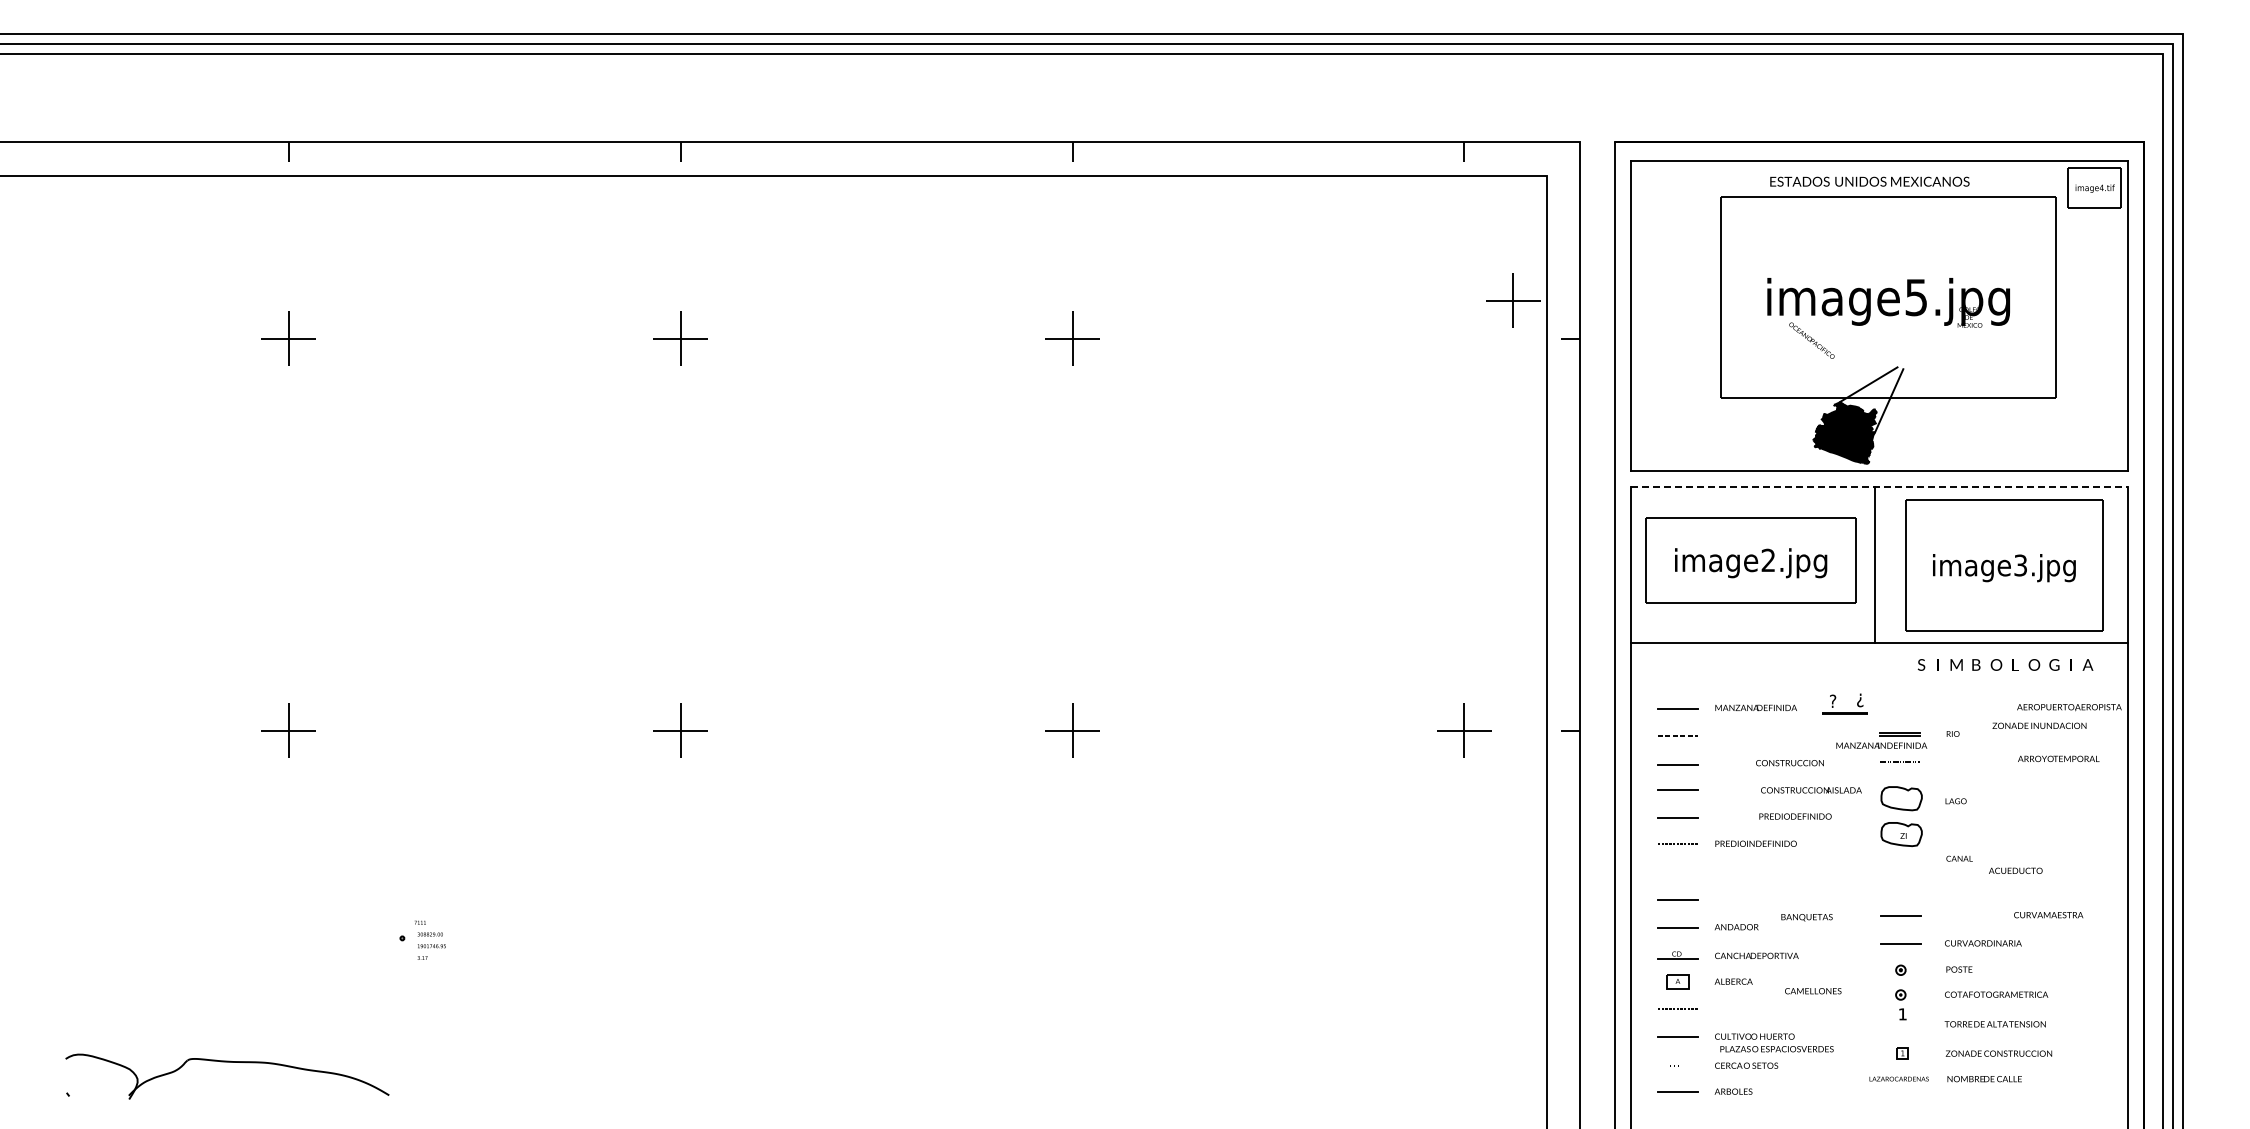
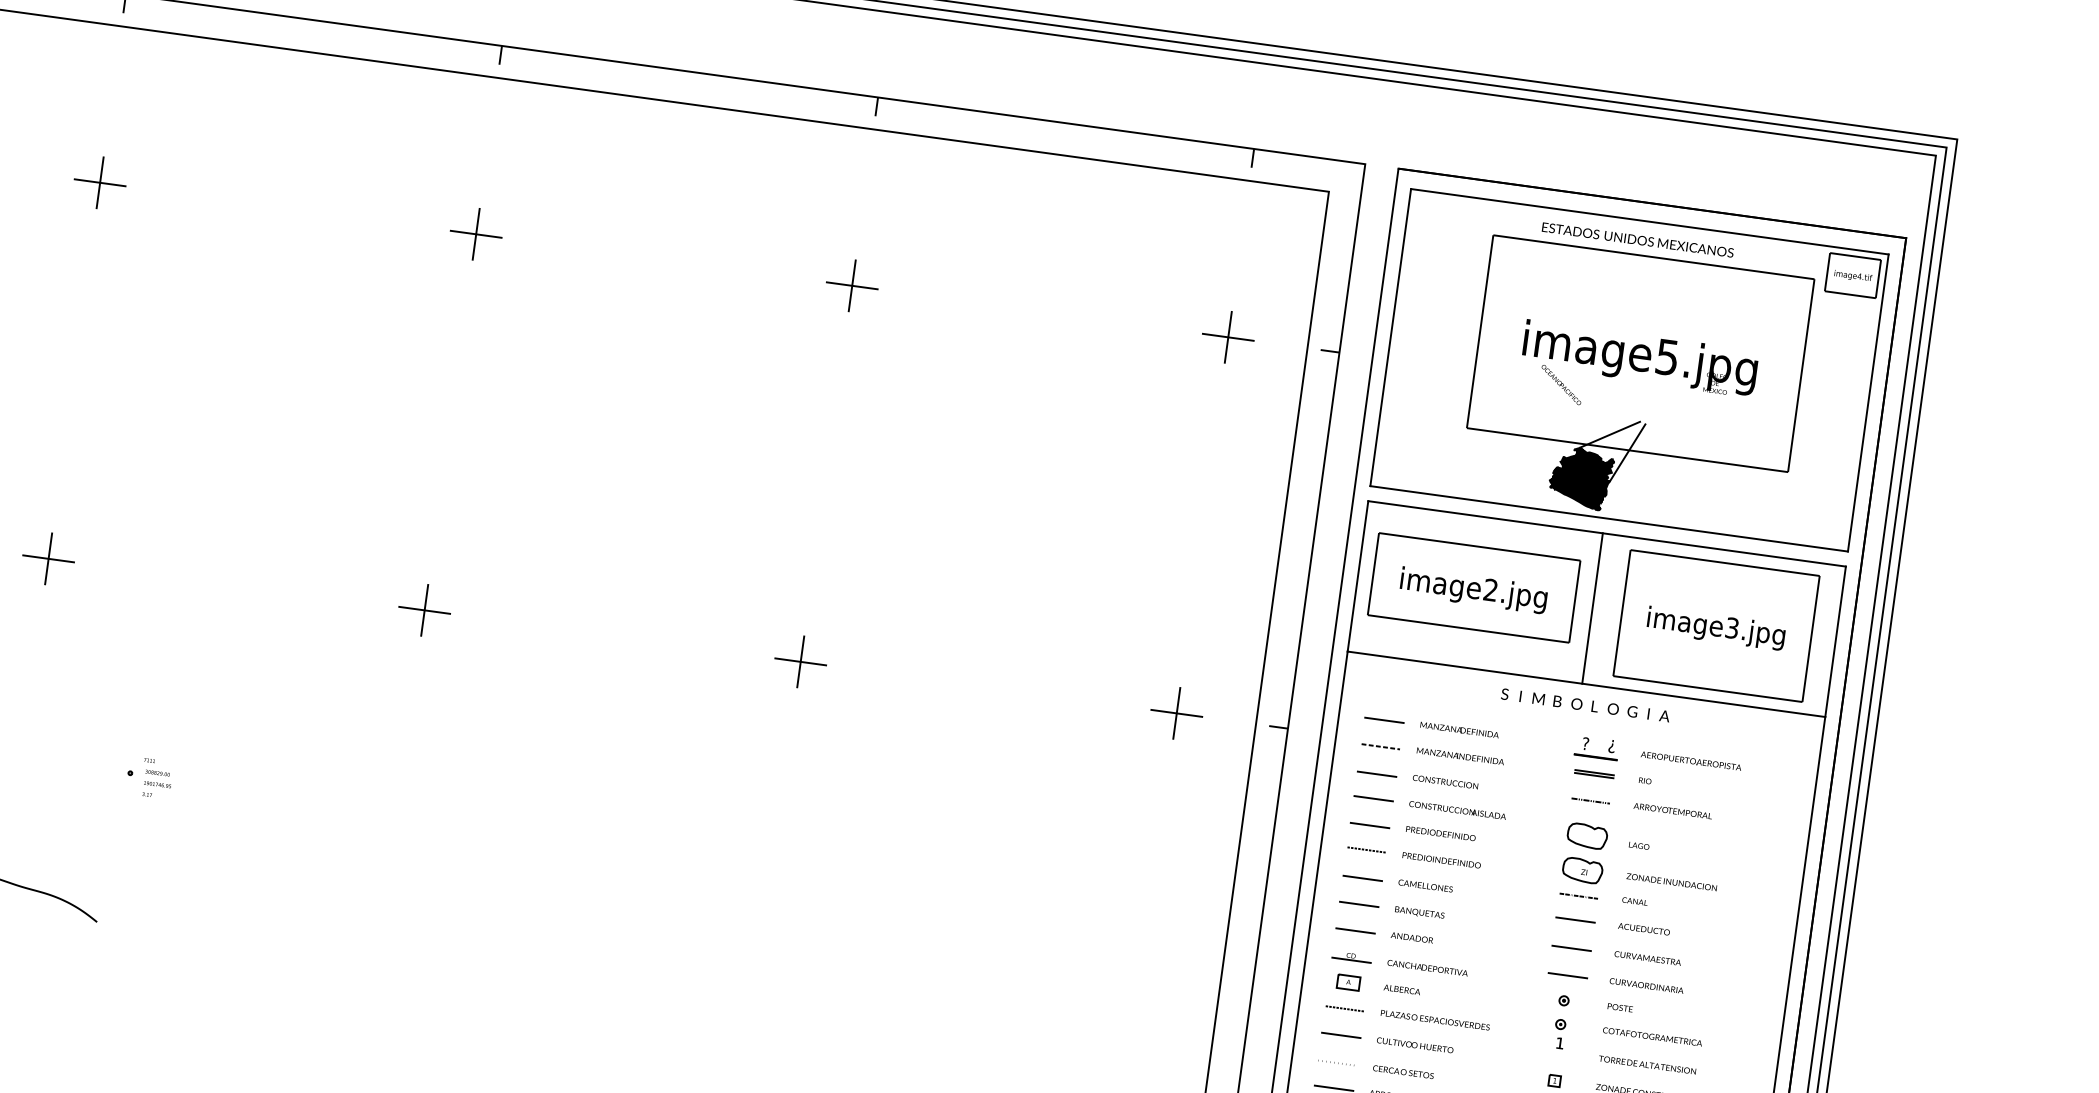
part: (1513, 300) -> (1228, 337), moved
line: (1879, 486) -> (1607, 533), dashed -> solid
text: (2005, 664) -> (1585, 704), moved
text: (2069, 707) -> (1691, 761), moved
part: (1844, 712) -> (1595, 756), moved
text: (2039, 725) -> (1671, 881), moved
text: (1881, 745) -> (1460, 756), moved
text: (2058, 758) -> (1672, 810), moved
text: (1789, 763) -> (1445, 782), moved
text: (1811, 790) -> (1457, 810), moved
text: (1795, 816) -> (1440, 833), moved
line: (1901, 861) -> (1578, 896), added
text: (2015, 870) -> (1643, 928), moved
line: (1677, 873) -> (1362, 878), added
line: (1901, 886) -> (1575, 920), added
text: (2048, 915) -> (1647, 958), moved
text: (1806, 917) -> (1419, 912), moved
text: (1813, 991) -> (1425, 886), moved
text: (1776, 1049) -> (1434, 1020), moved

